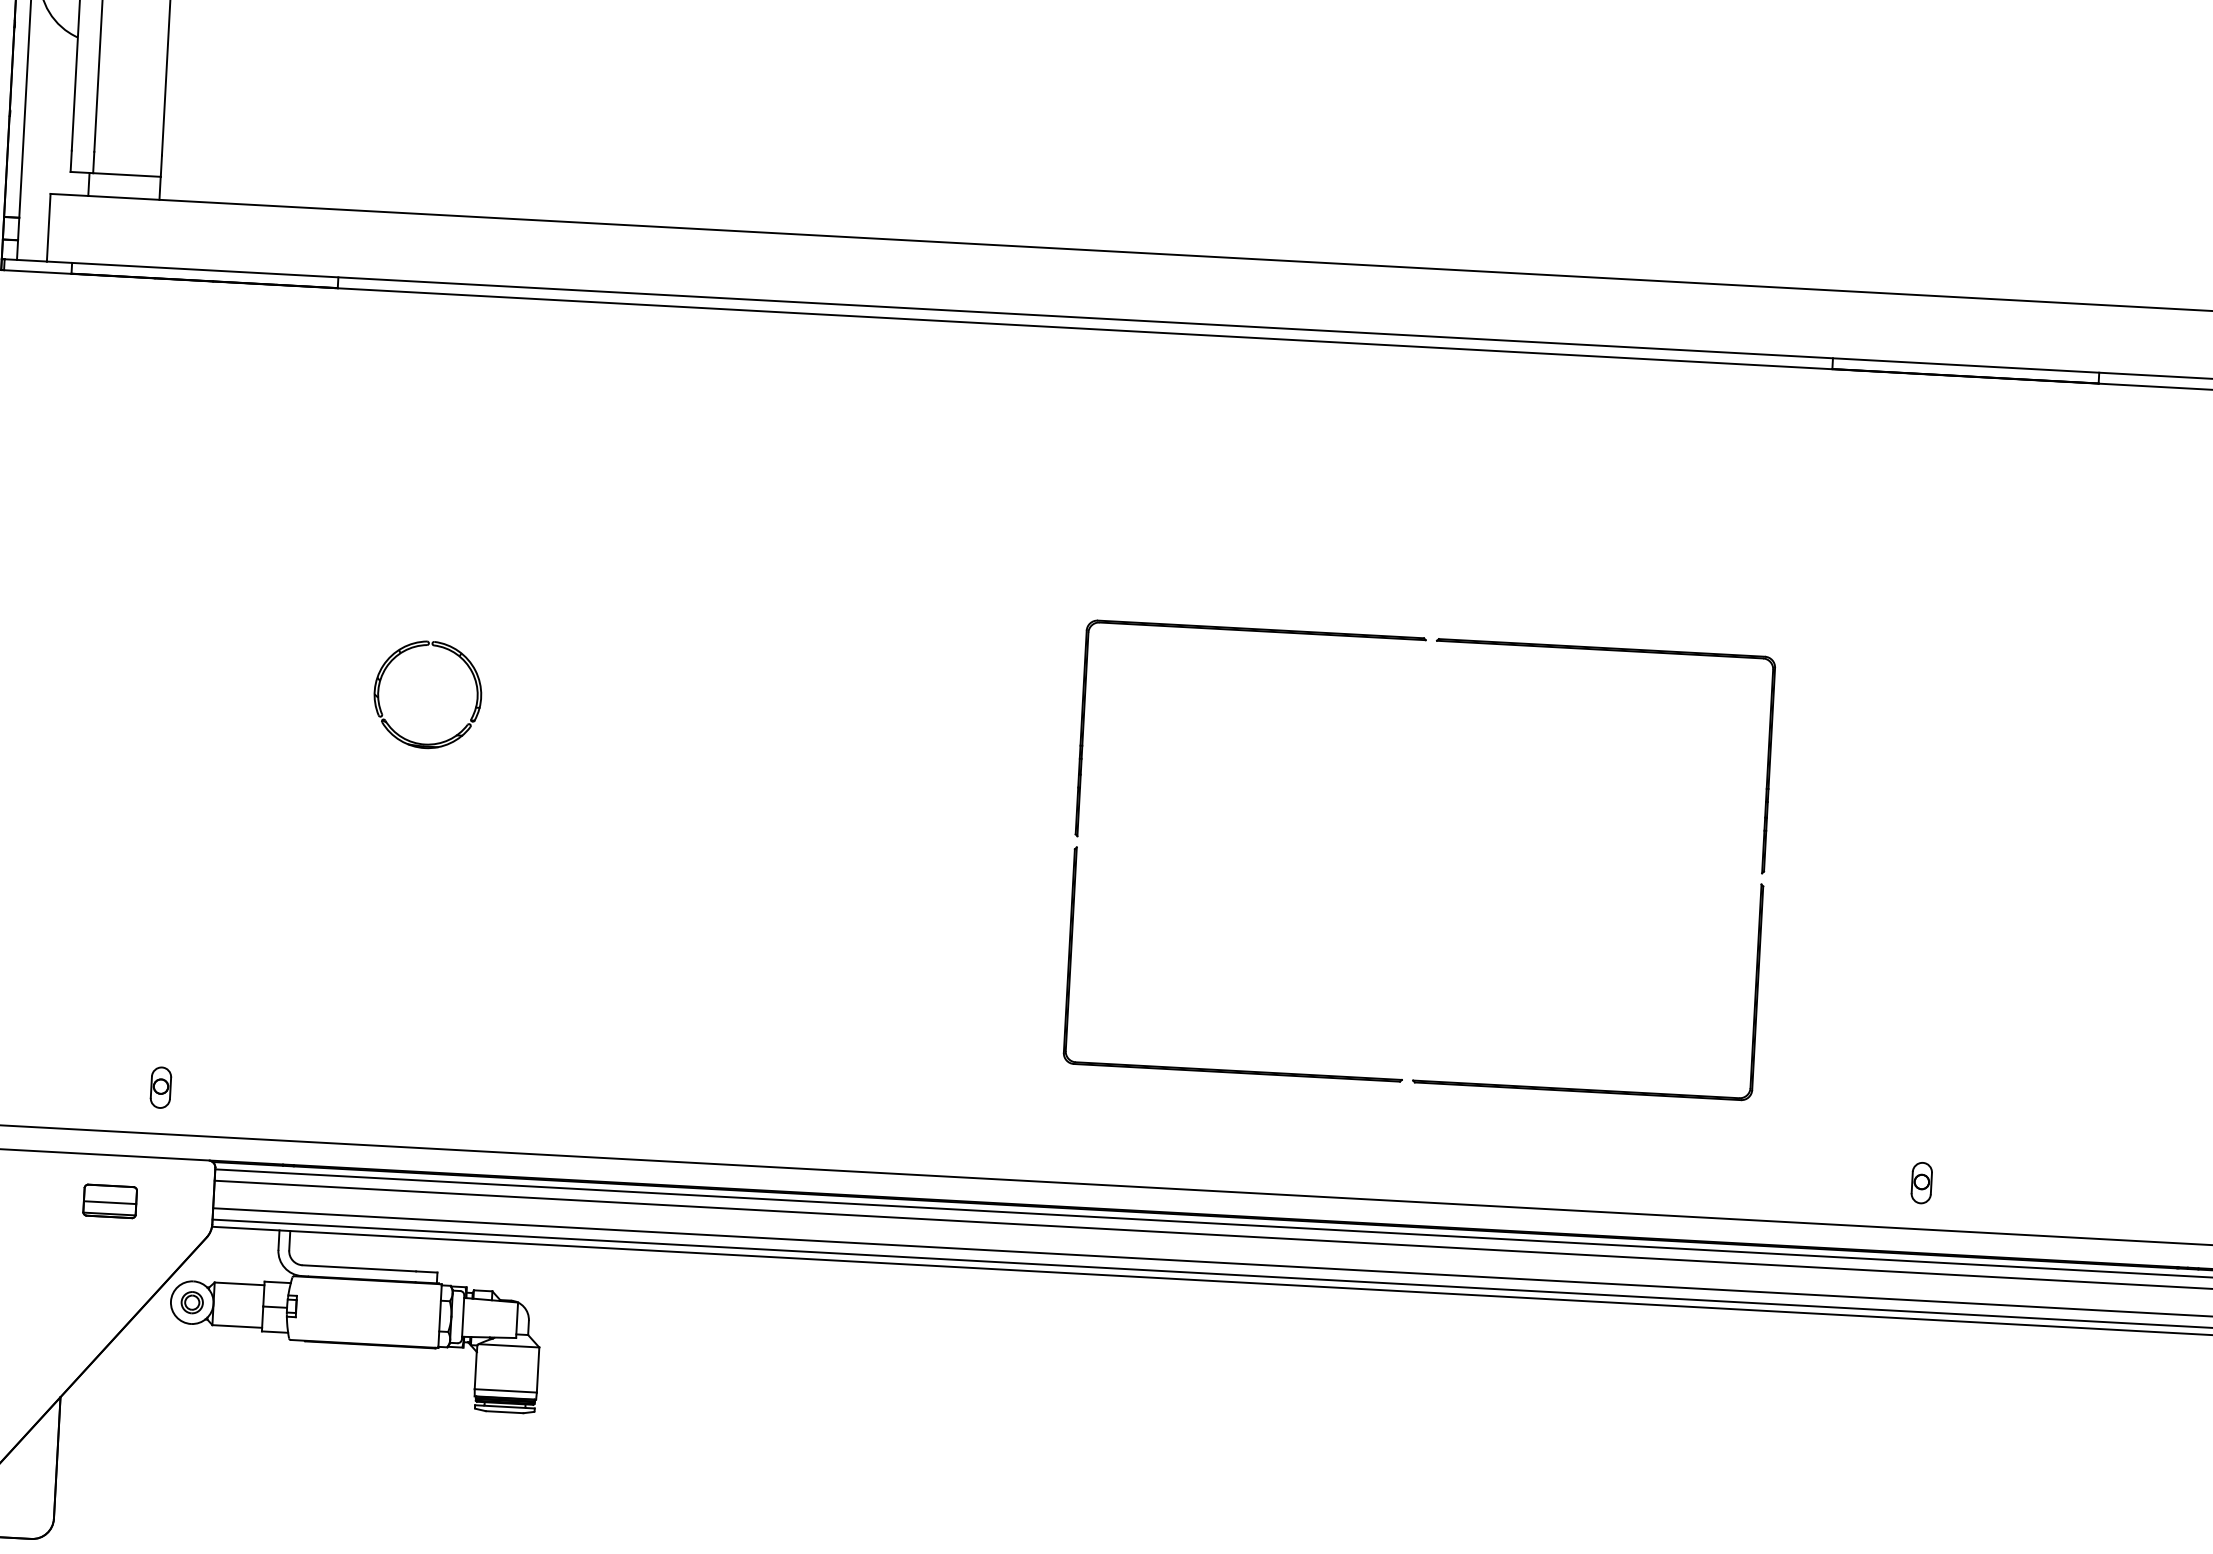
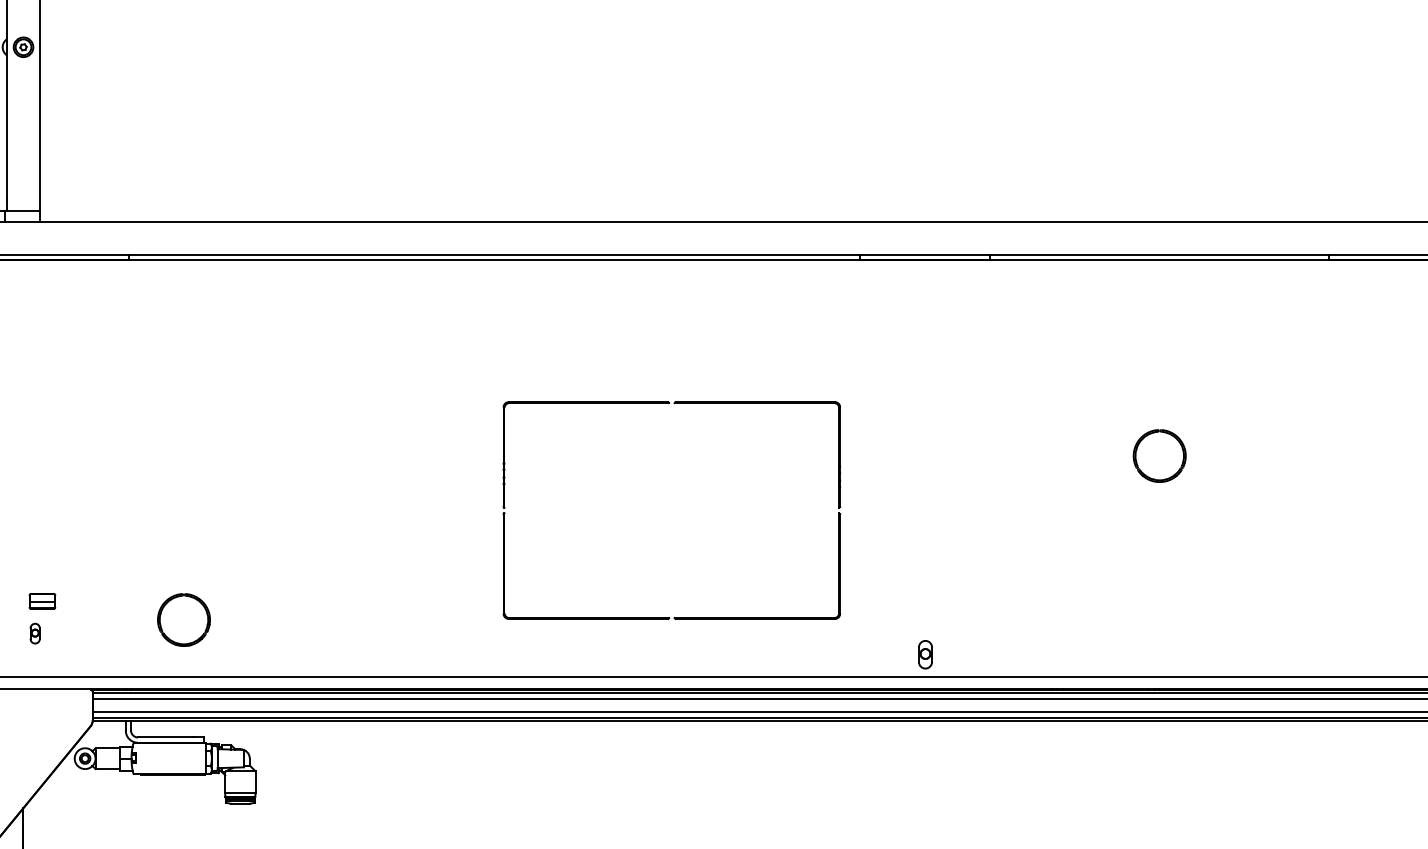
part: (426, 693) -> (183, 619), moved
part: (159, 1087) -> (34, 633), moved
part: (1920, 1182) -> (924, 654), size x1.4
part: (110, 1201) -> (42, 601), moved

